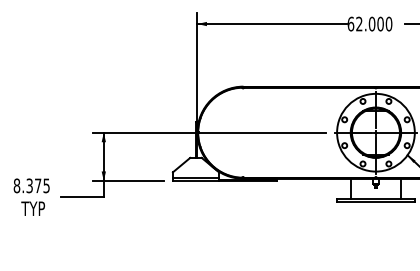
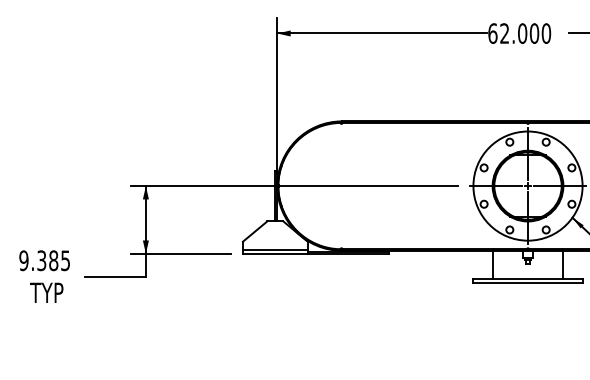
text: (27, 185) -> (38, 260), 8.375 -> 9.385

